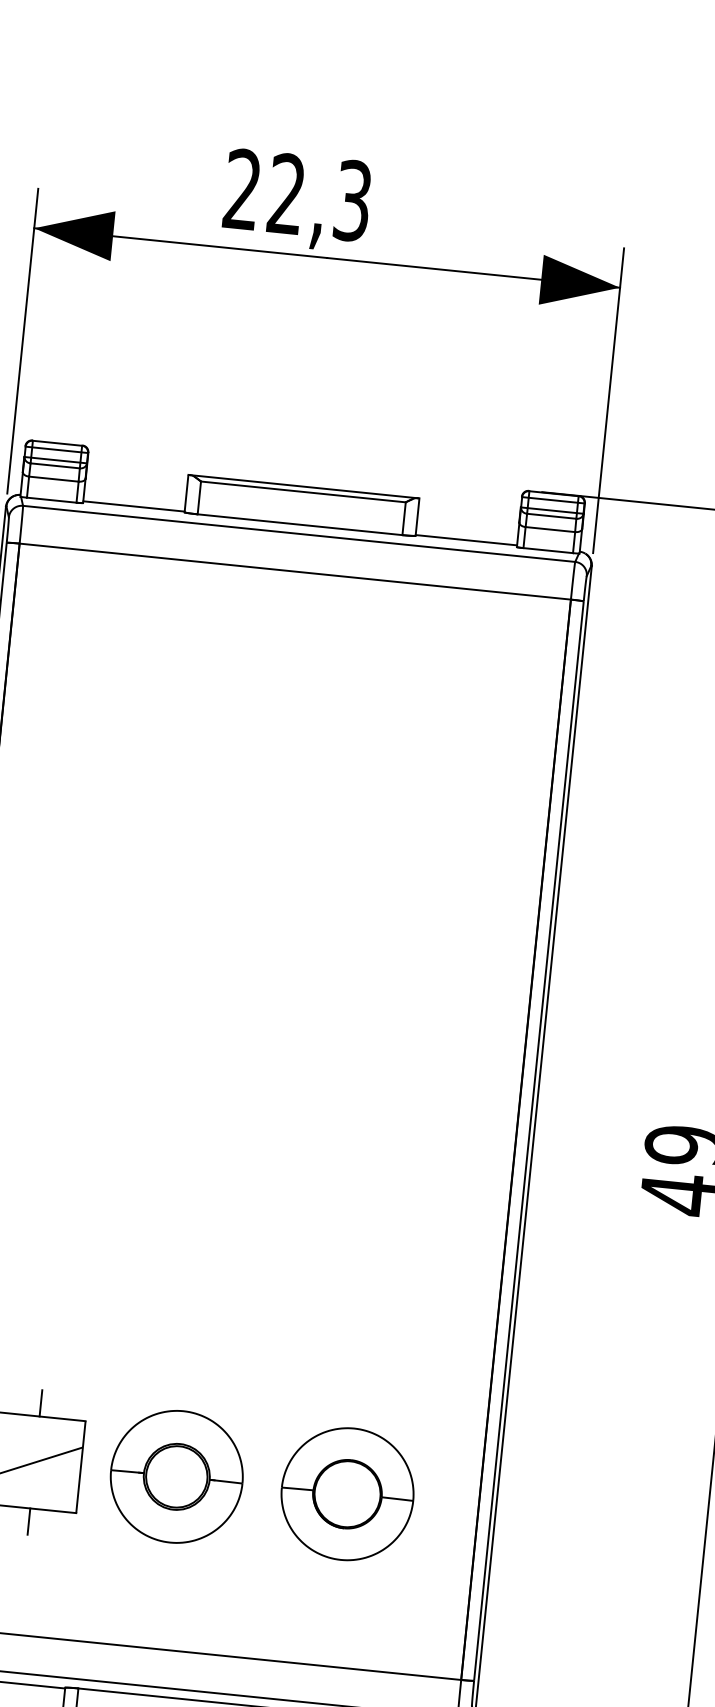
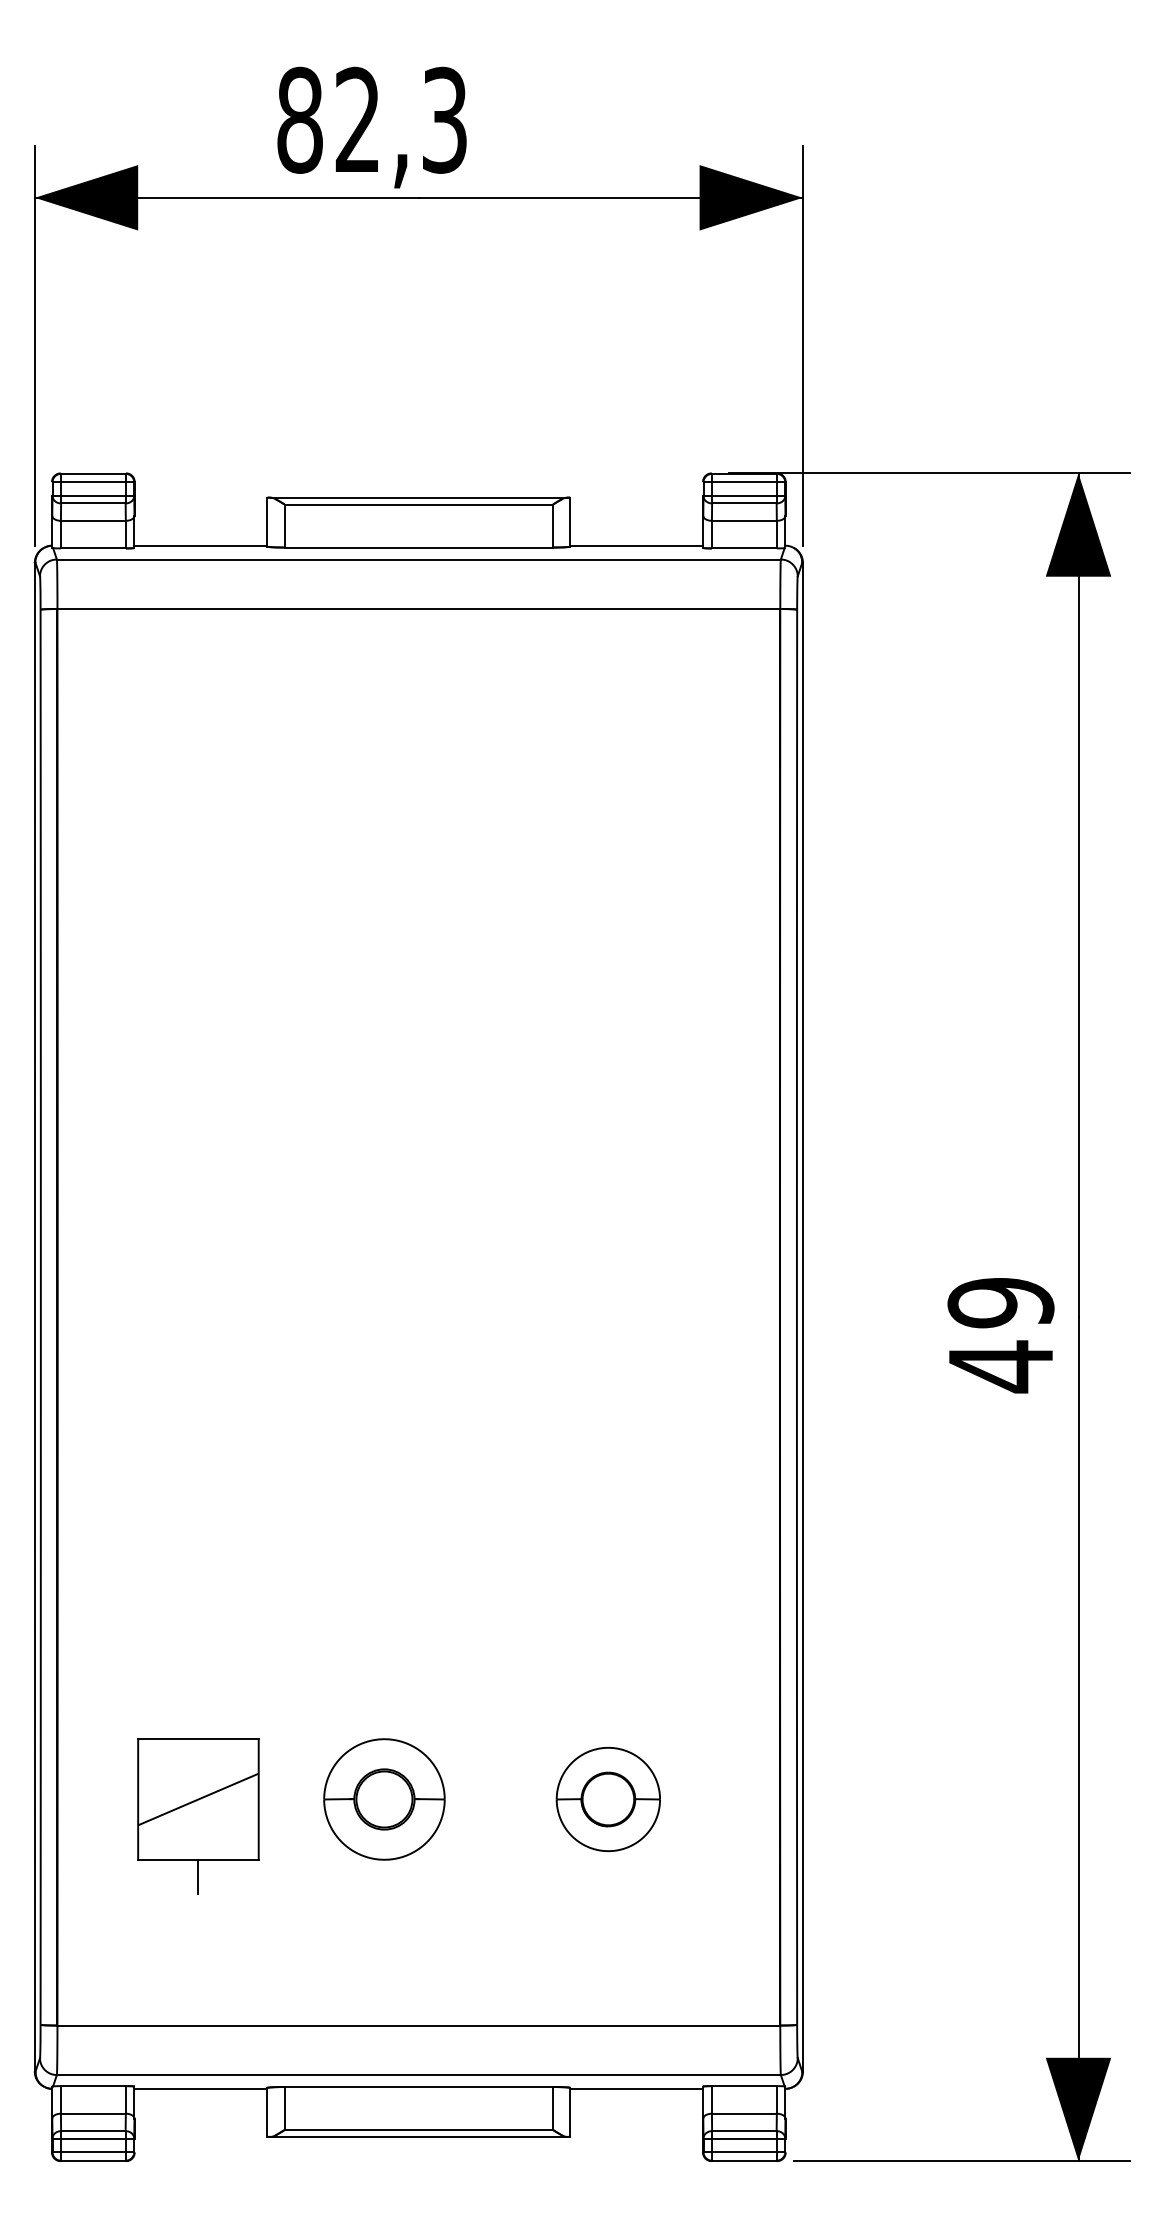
text: (242, 189) -> (299, 119), 22,3 -> 82,3
line: (41, 1403) -> (198, 1721), removed
part: (176, 1476) -> (384, 1799), size x0.7
part: (347, 1494) -> (608, 1799), size x0.6

